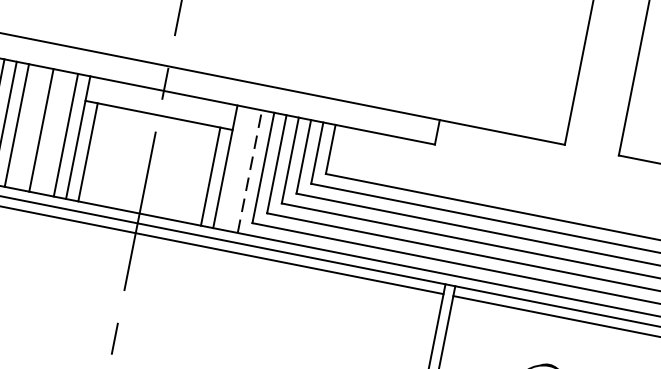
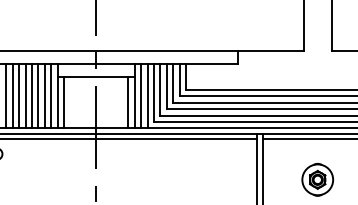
line: (30, 128) -> (32, 96), added
line: (52, 132) -> (44, 96), added
line: (238, 169) -> (141, 96), added
line: (250, 169) -> (147, 95), dashed -> solid

